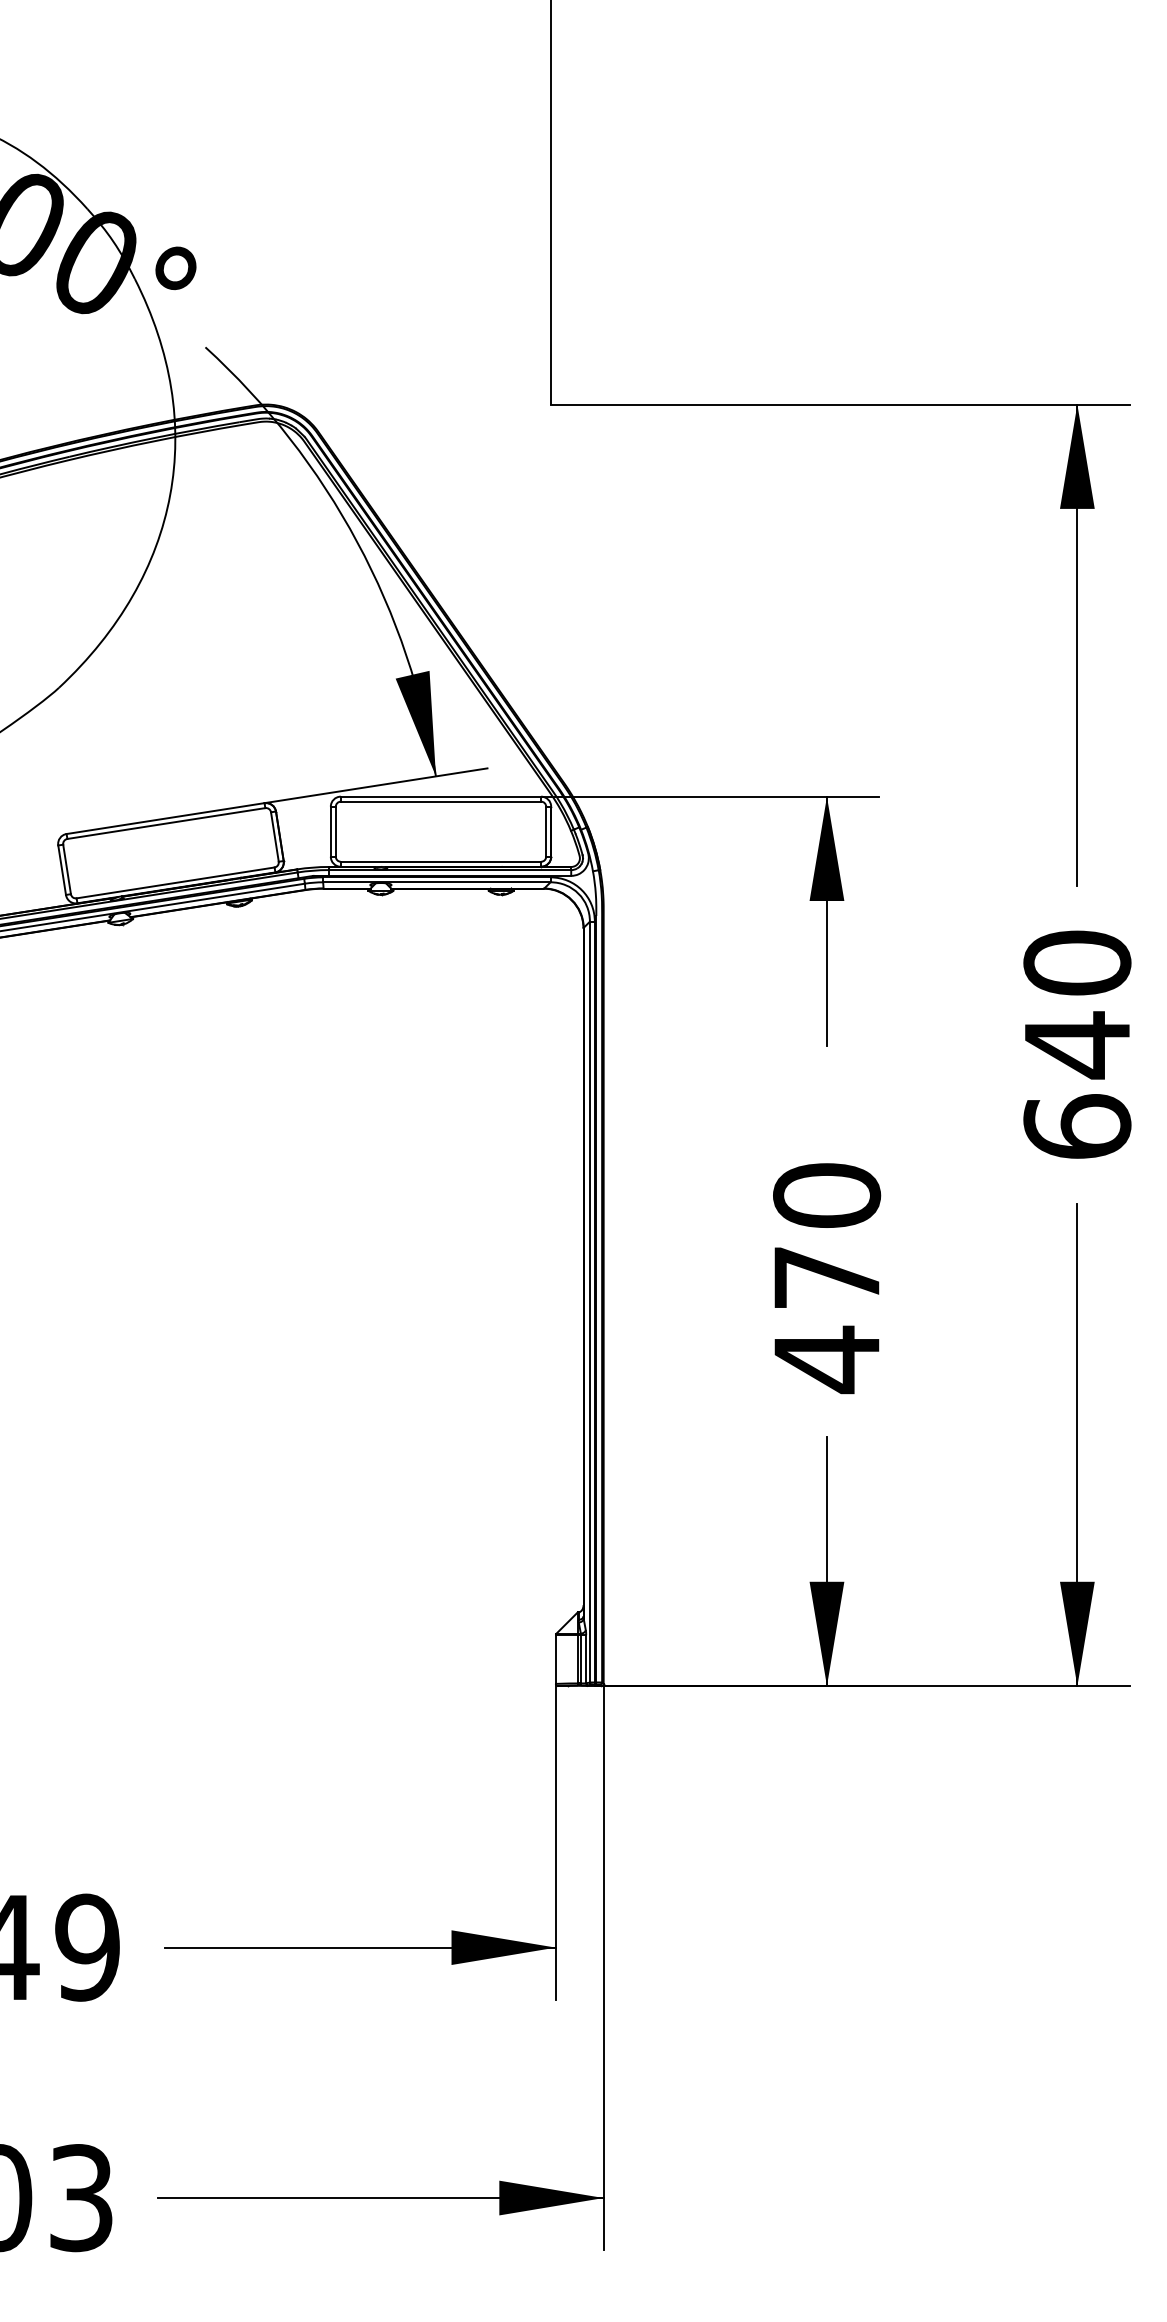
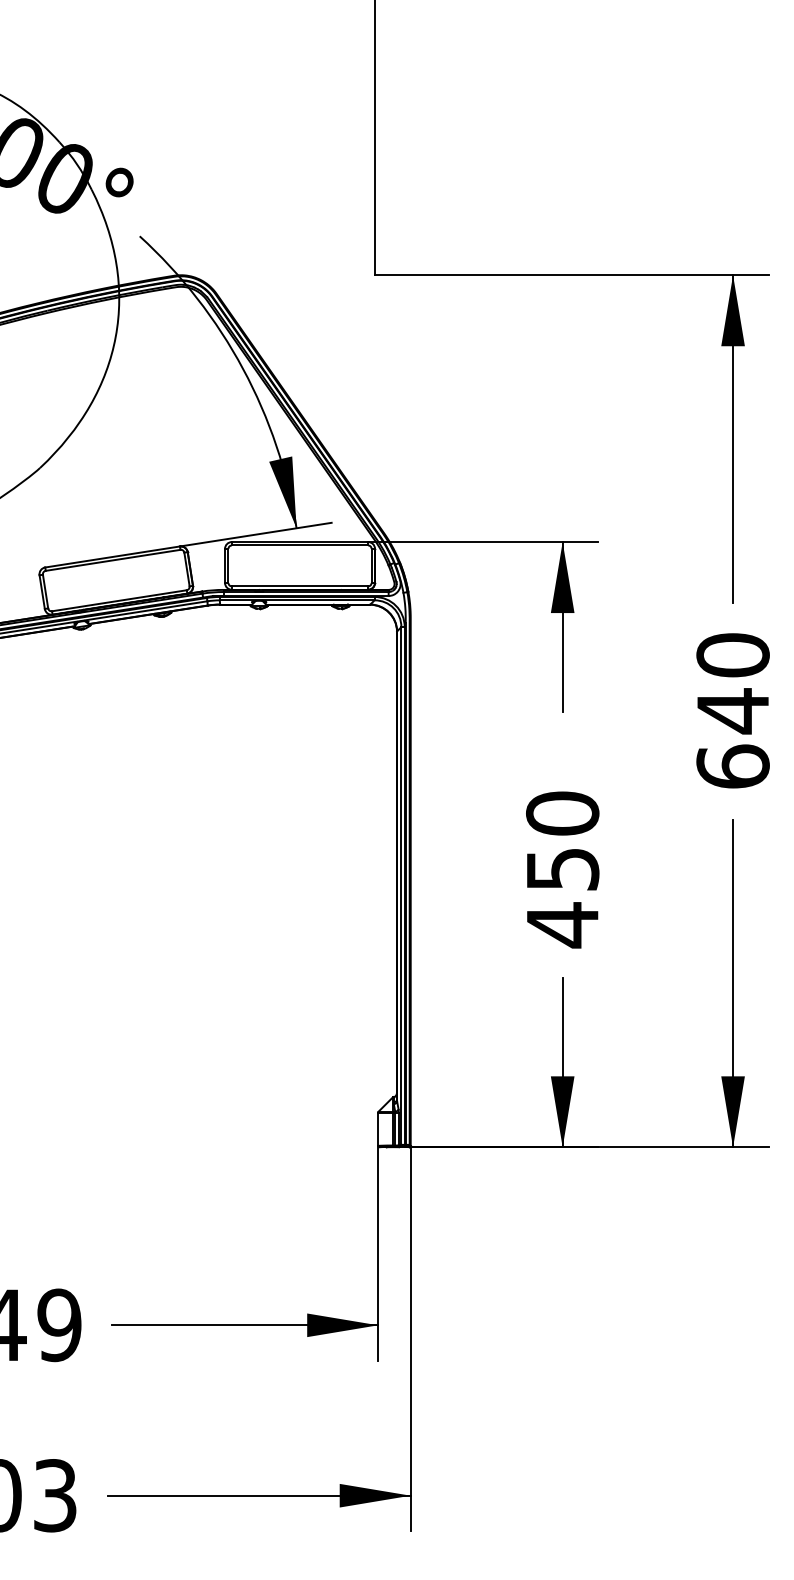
text: (828, 1277) -> (563, 869), 470 -> 450

